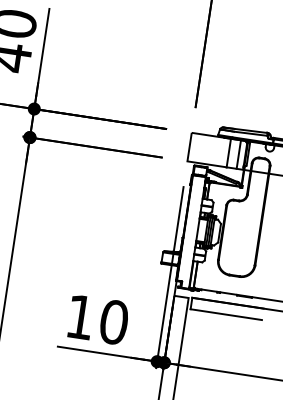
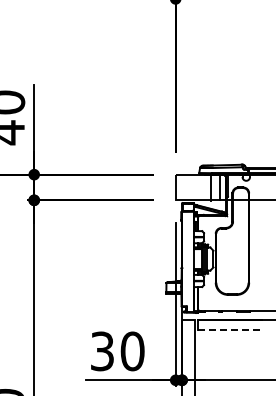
line: (226, 314) -> (230, 329), solid -> dashed
text: (80, 317) -> (102, 351), 10 -> 30

